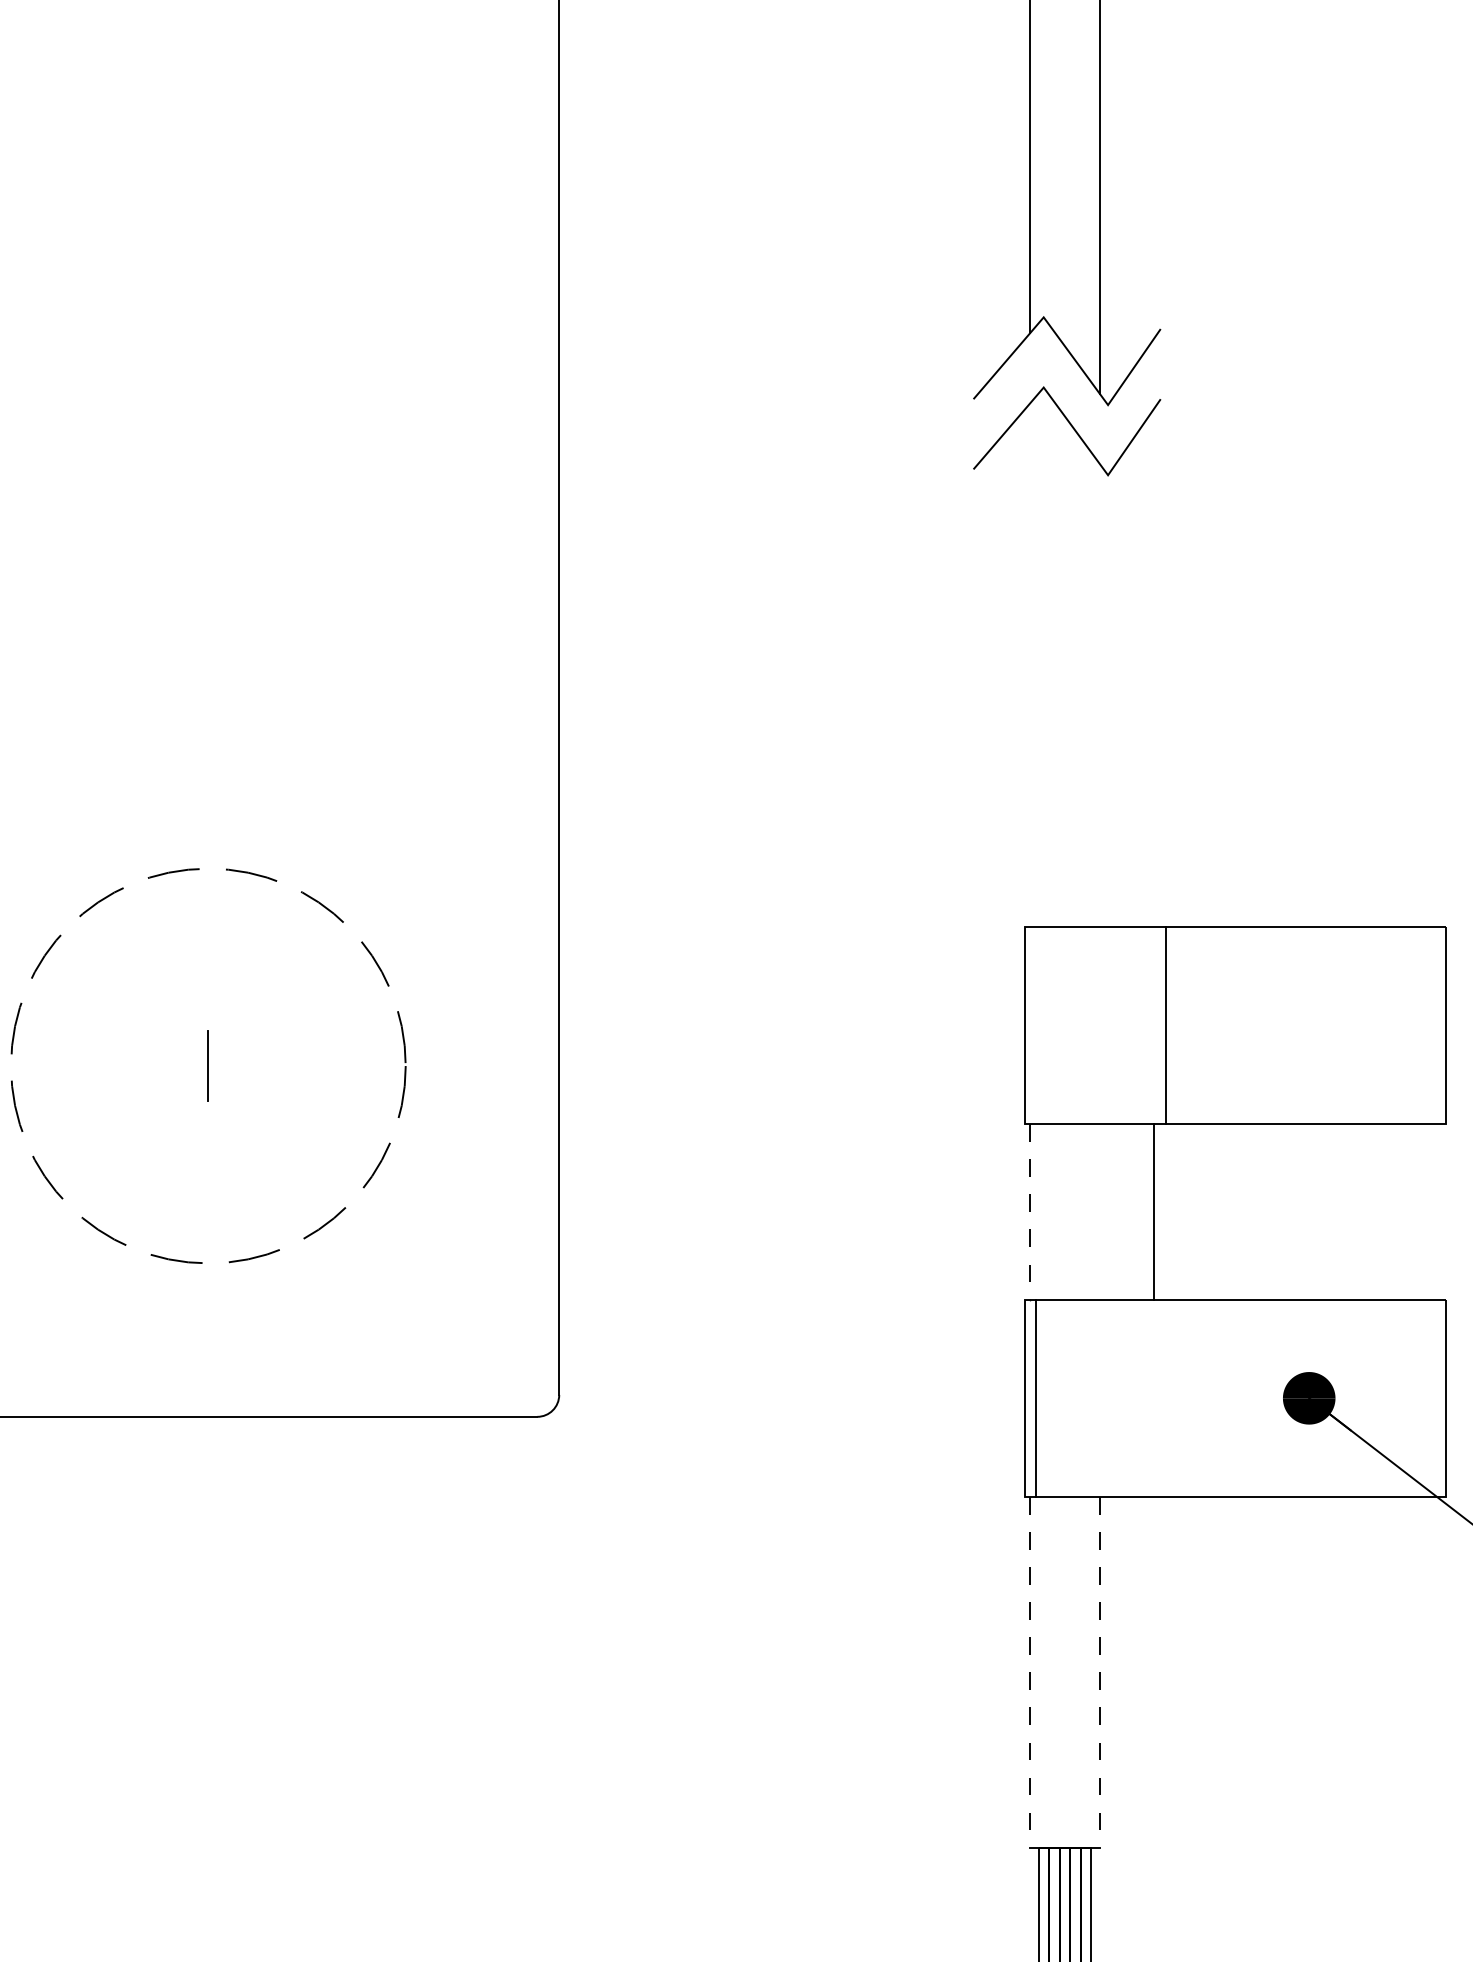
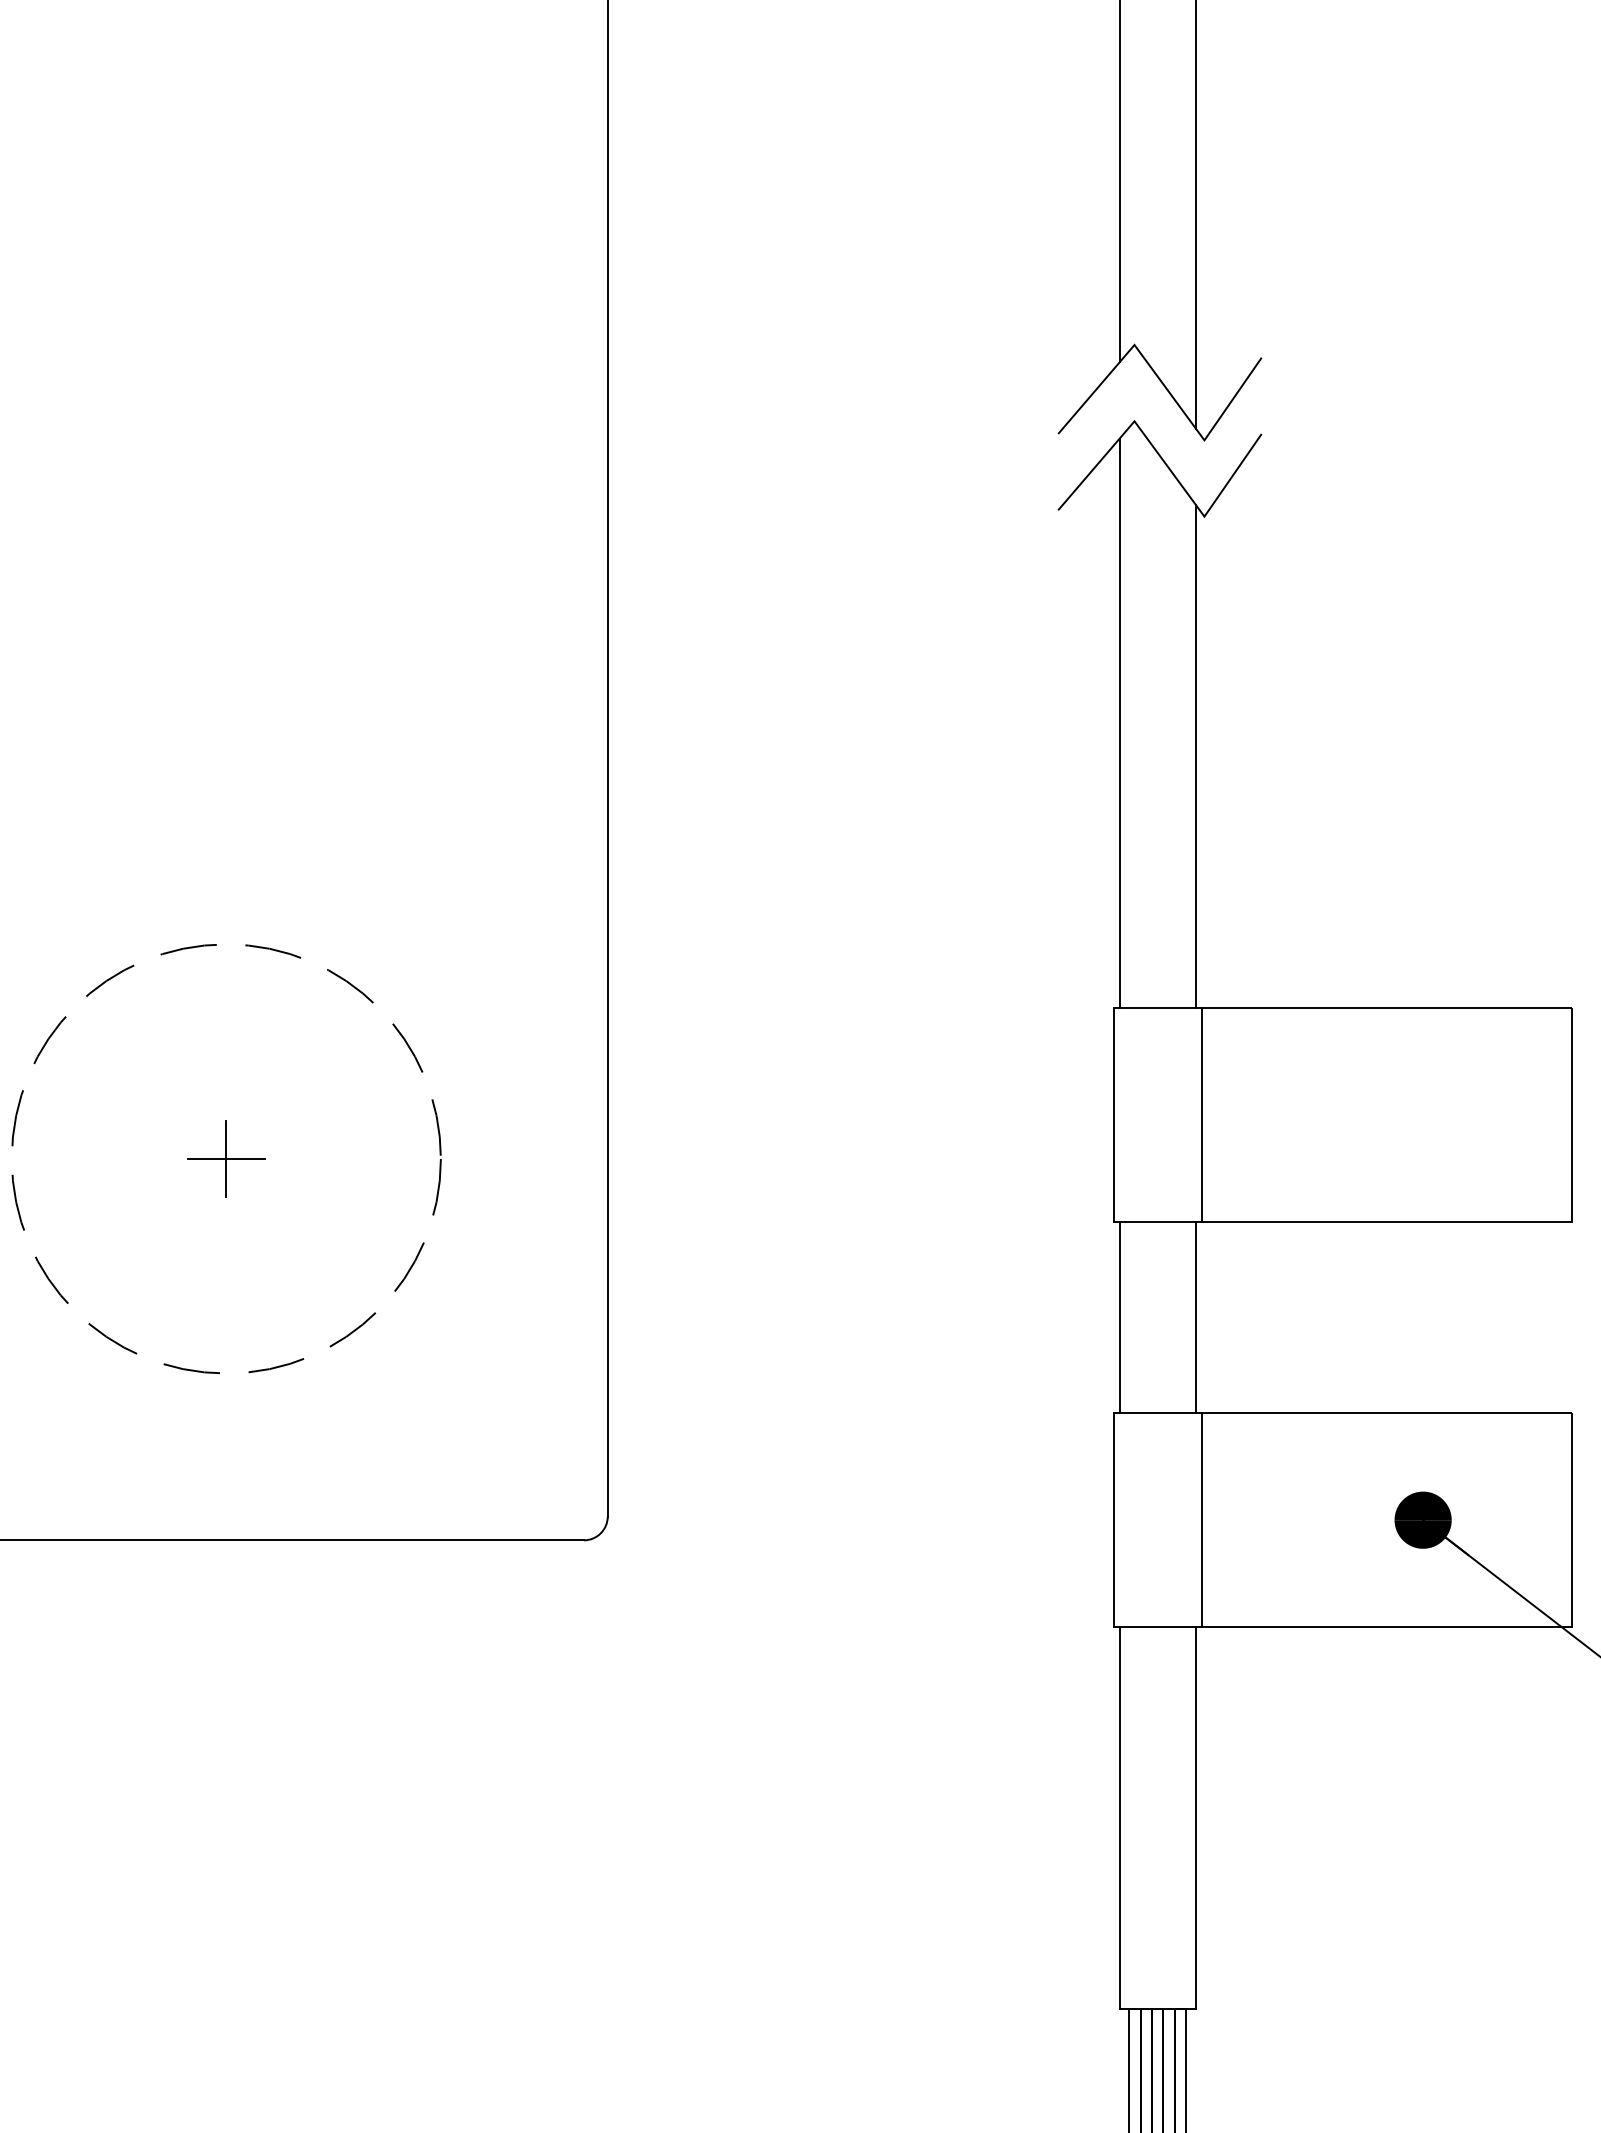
line: (1029, 664) -> (1119, 722), added
line: (1099, 694) -> (1195, 755), added
line: (1166, 1025) -> (1201, 1114), moved
line: (208, 1065) -> (226, 1158), added
line: (1154, 1211) -> (1195, 1317), moved
line: (1029, 1212) -> (1119, 1318), dashed -> solid
line: (1035, 1397) -> (1201, 1519), moved
line: (1029, 1672) -> (1119, 1818), dashed -> solid
line: (1099, 1672) -> (1195, 1818), dashed -> solid

